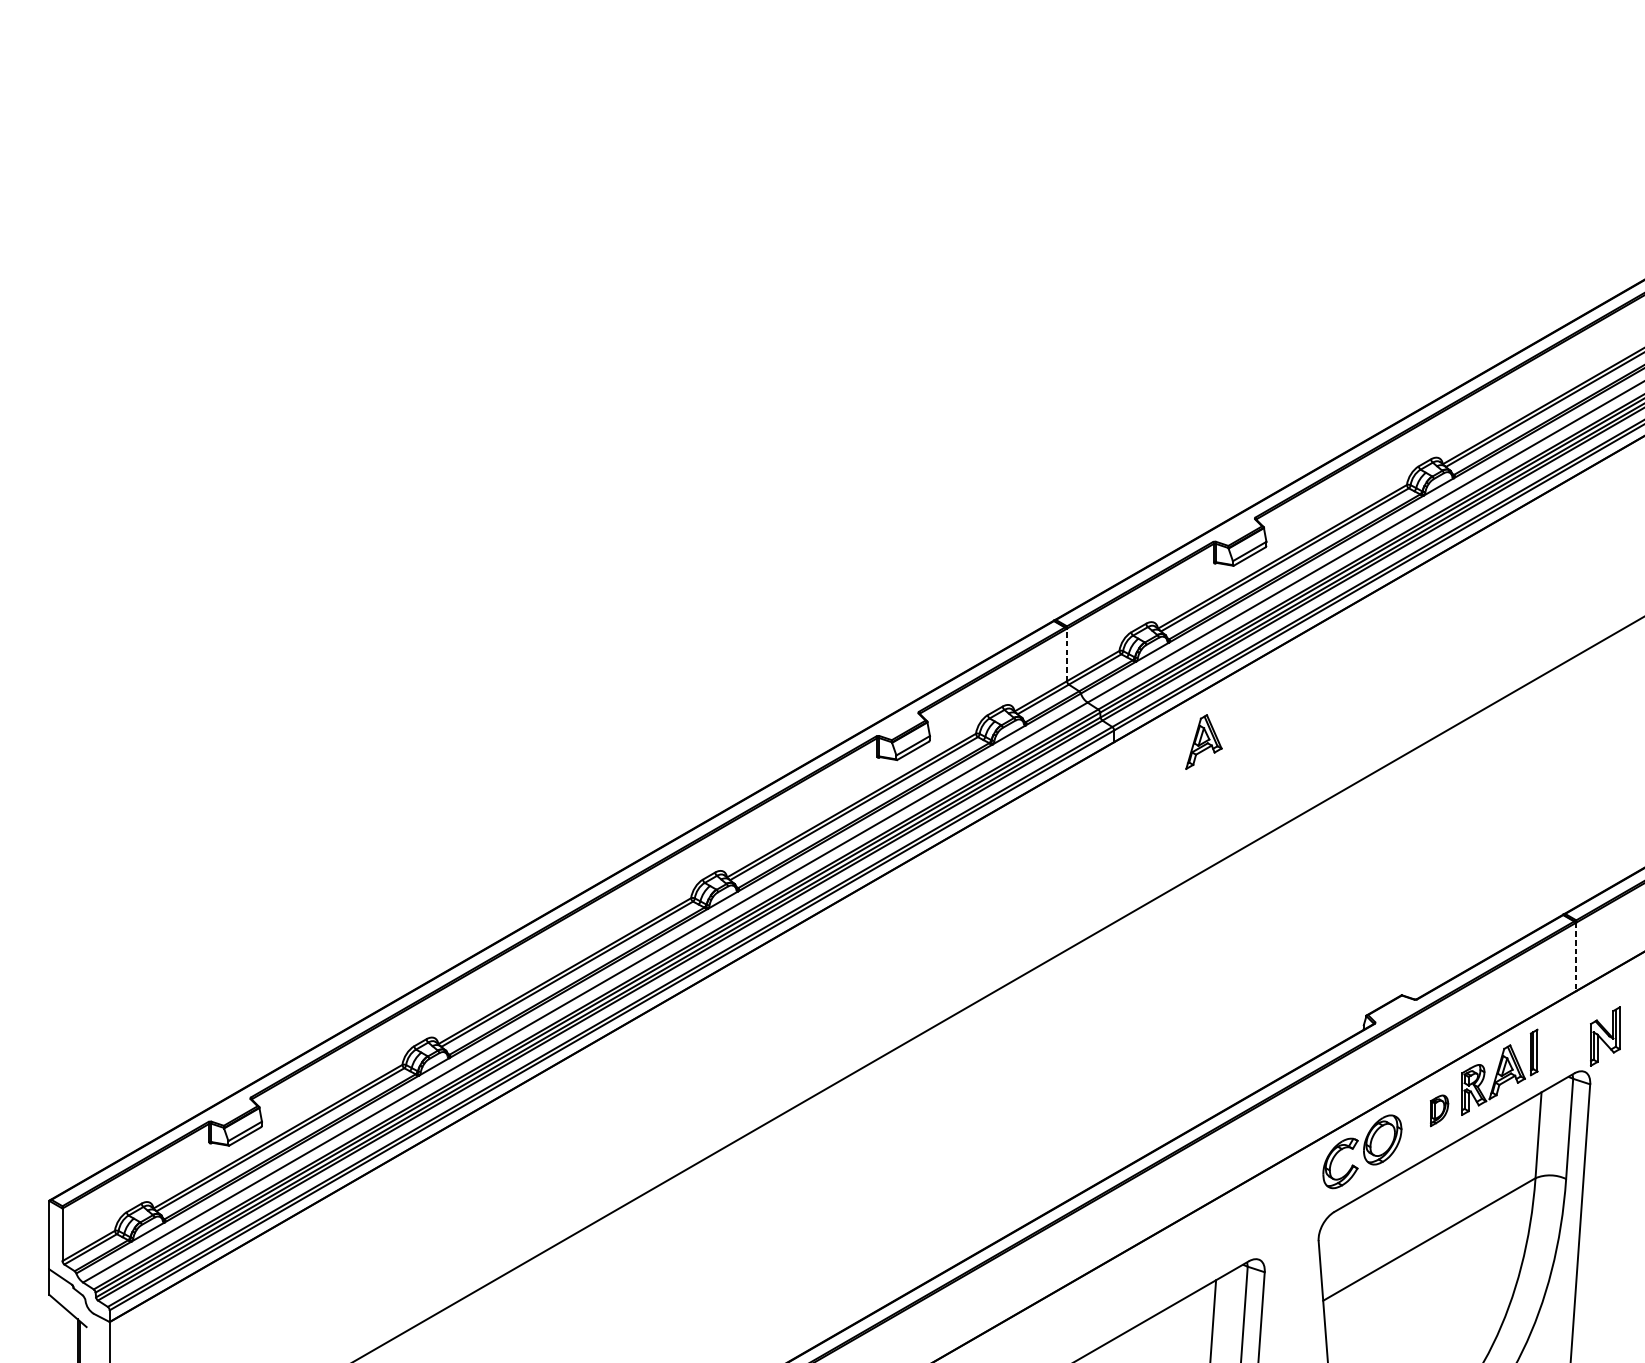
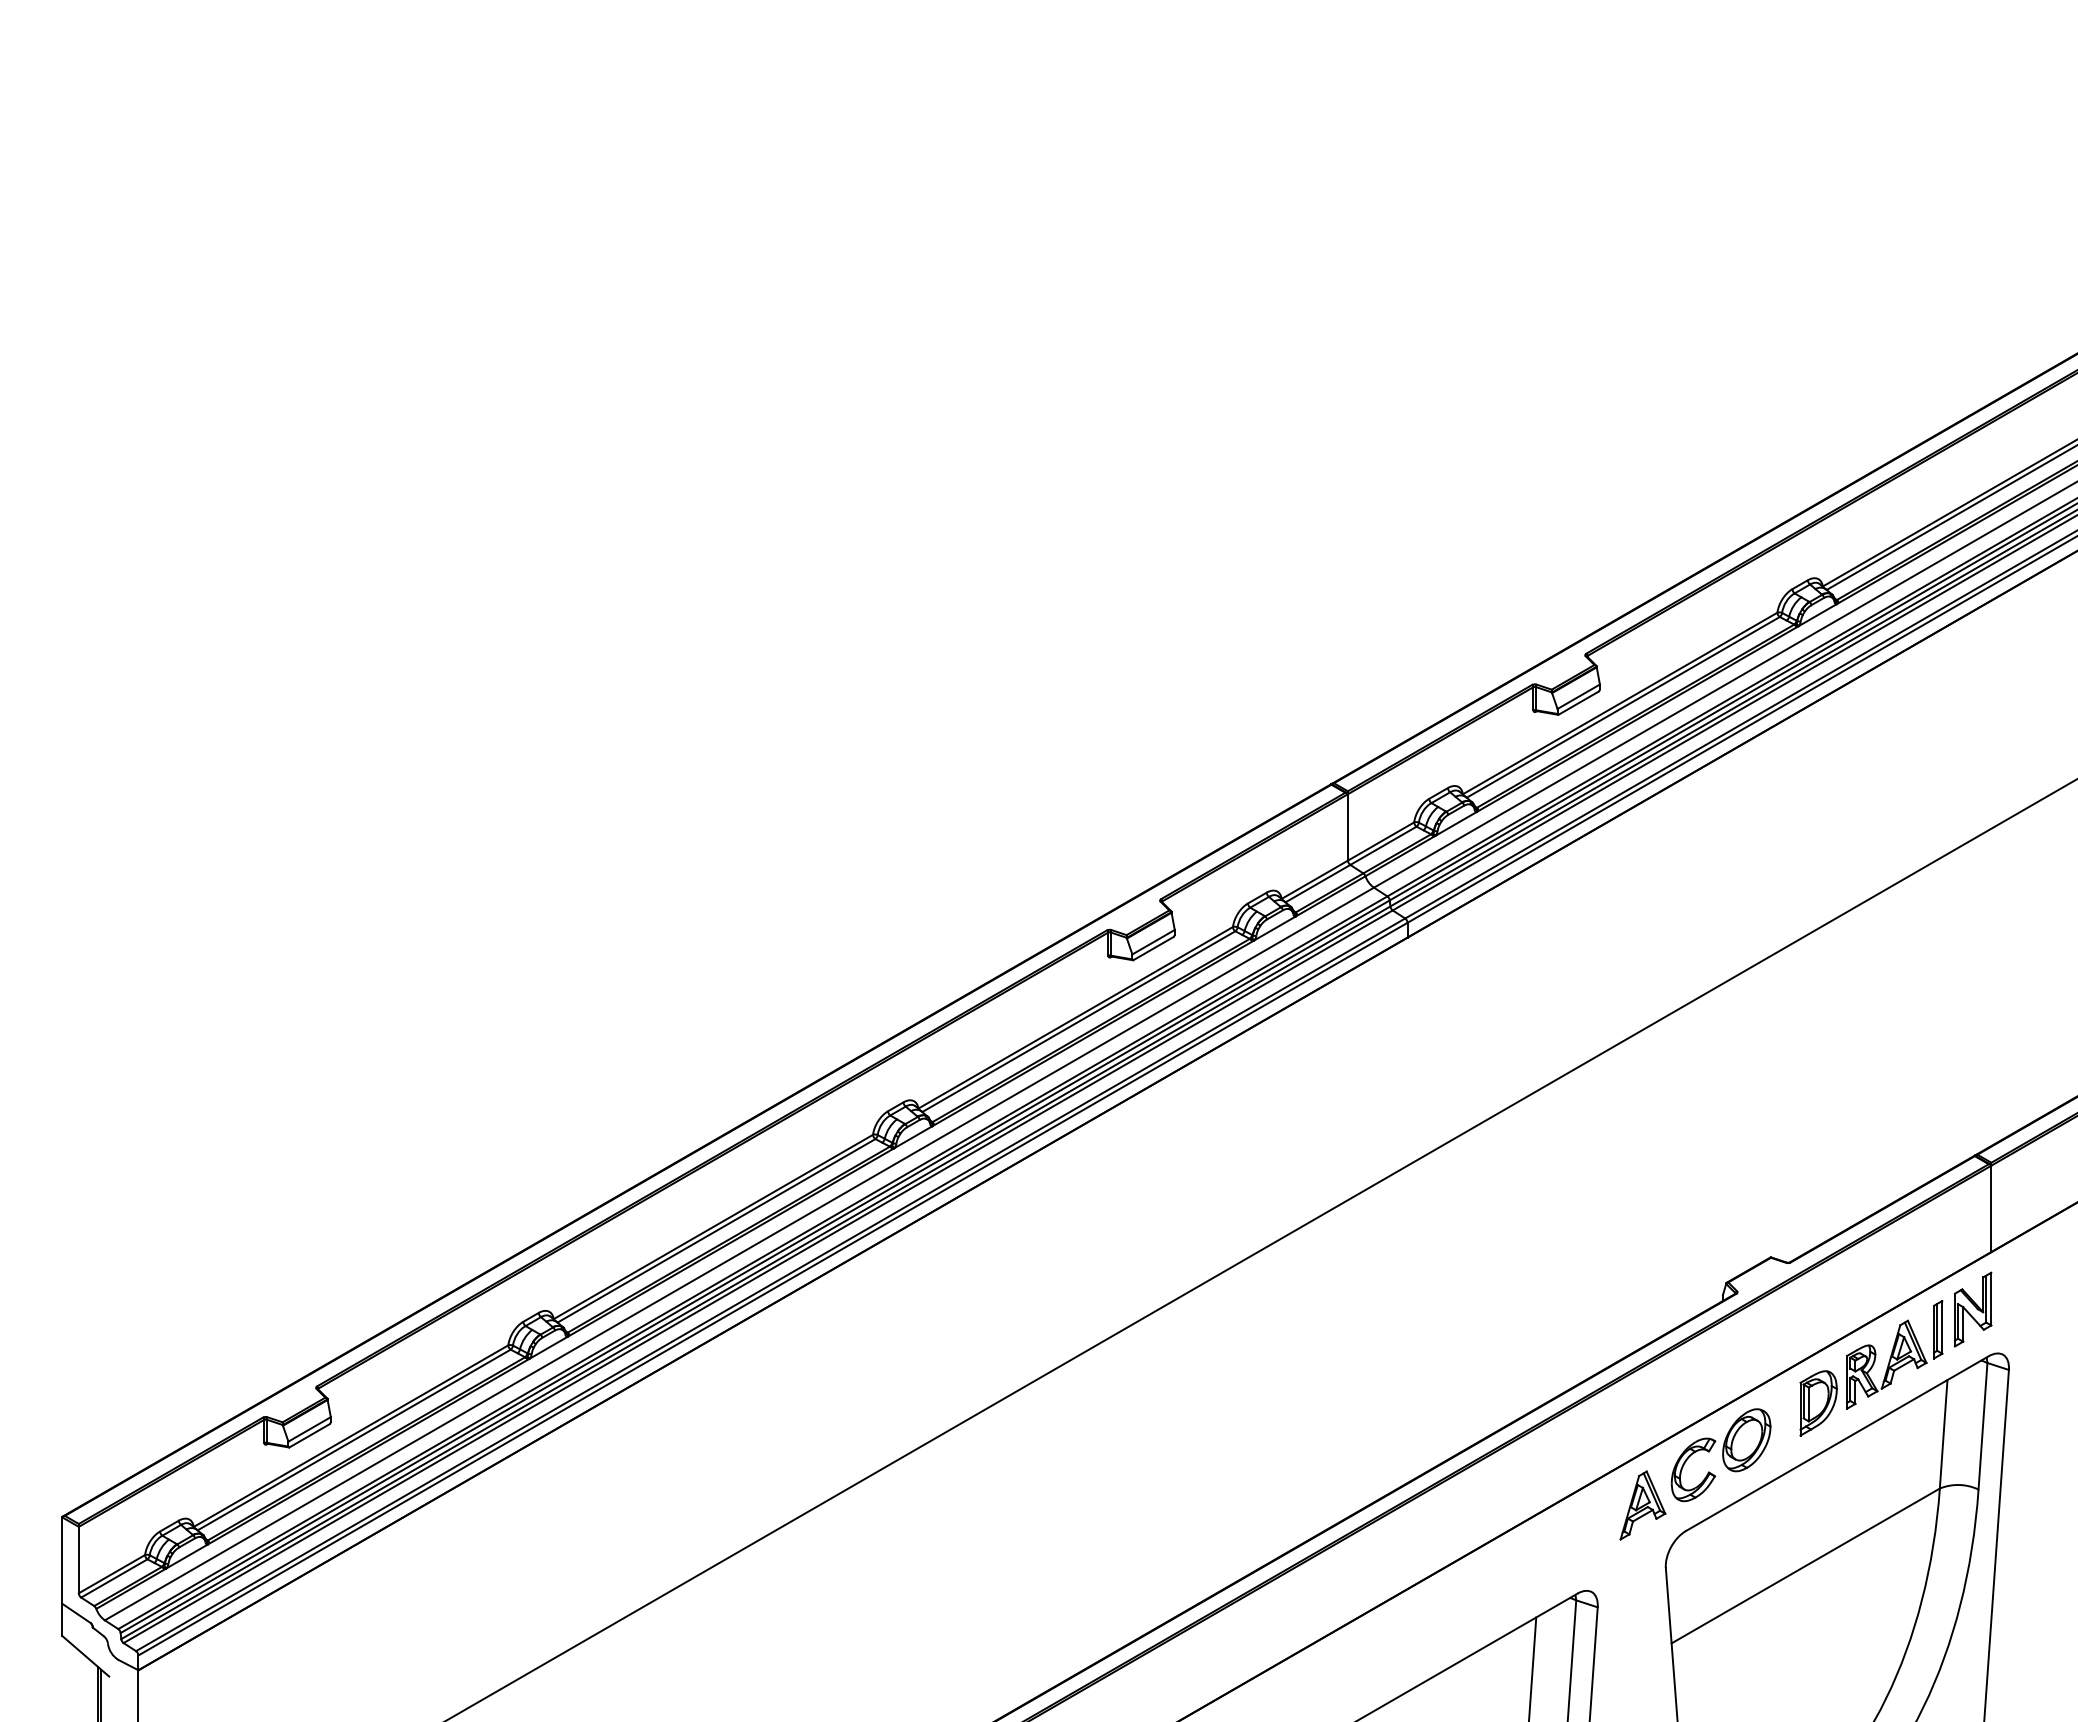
line: (1066, 654) -> (1347, 826), dashed -> solid
part: (1203, 742) -> (1642, 1505), moved
line: (1576, 957) -> (1991, 1209), dashed -> solid
part: (1604, 1036) -> (1972, 1309), moved
part: (1439, 1110) -> (1818, 1403), size x1.67

